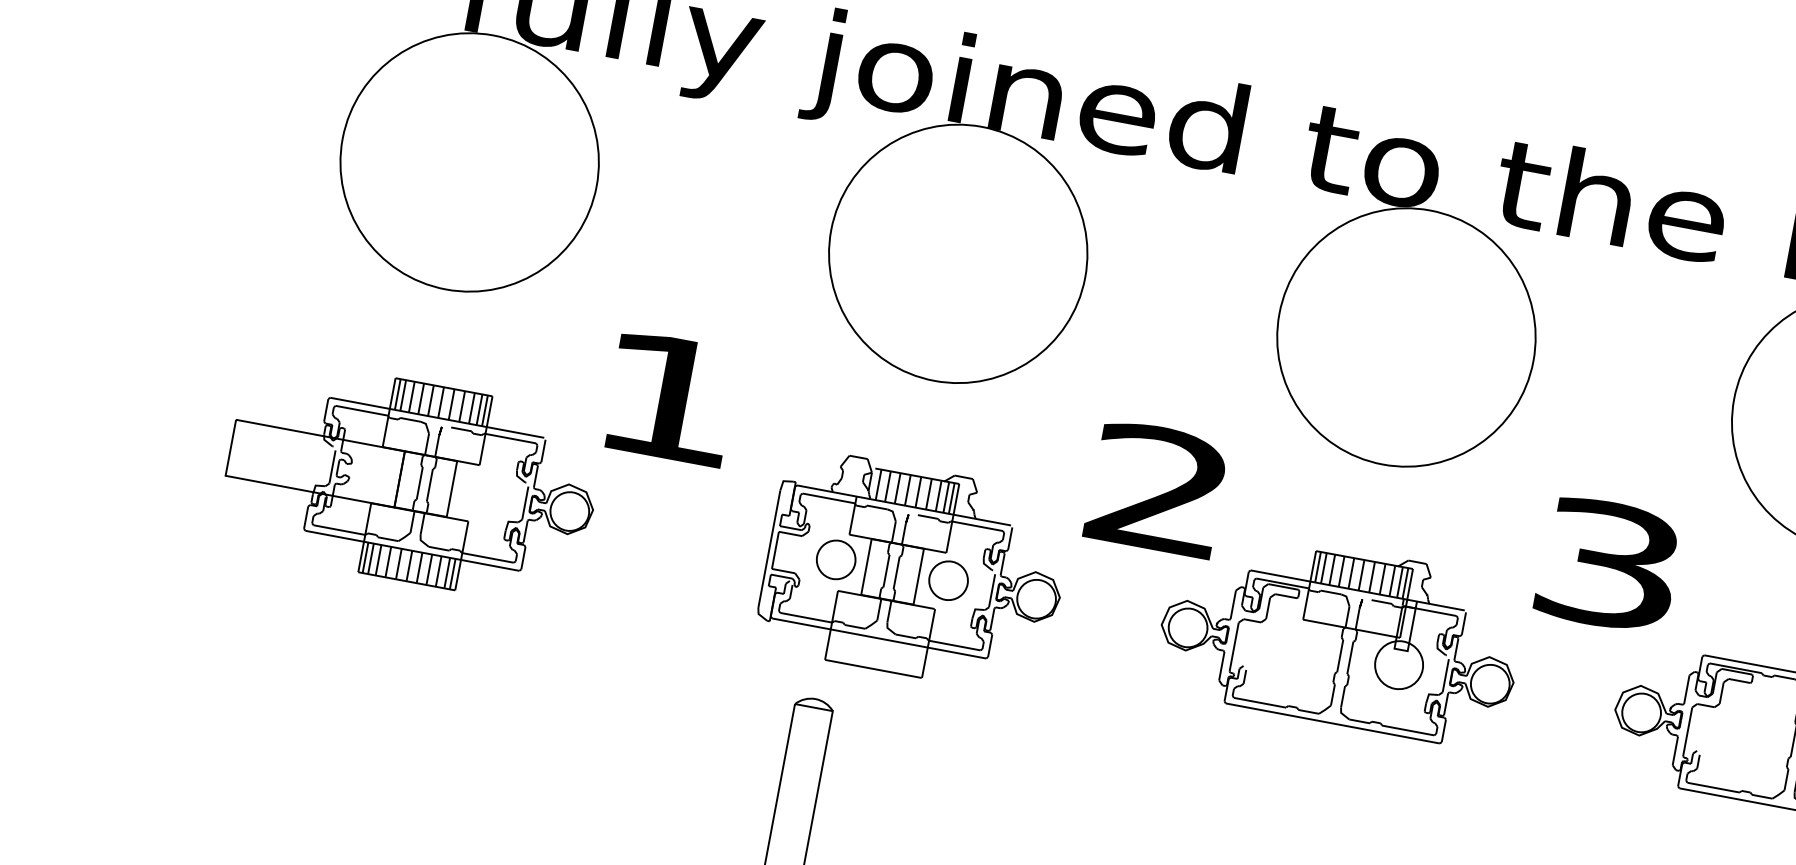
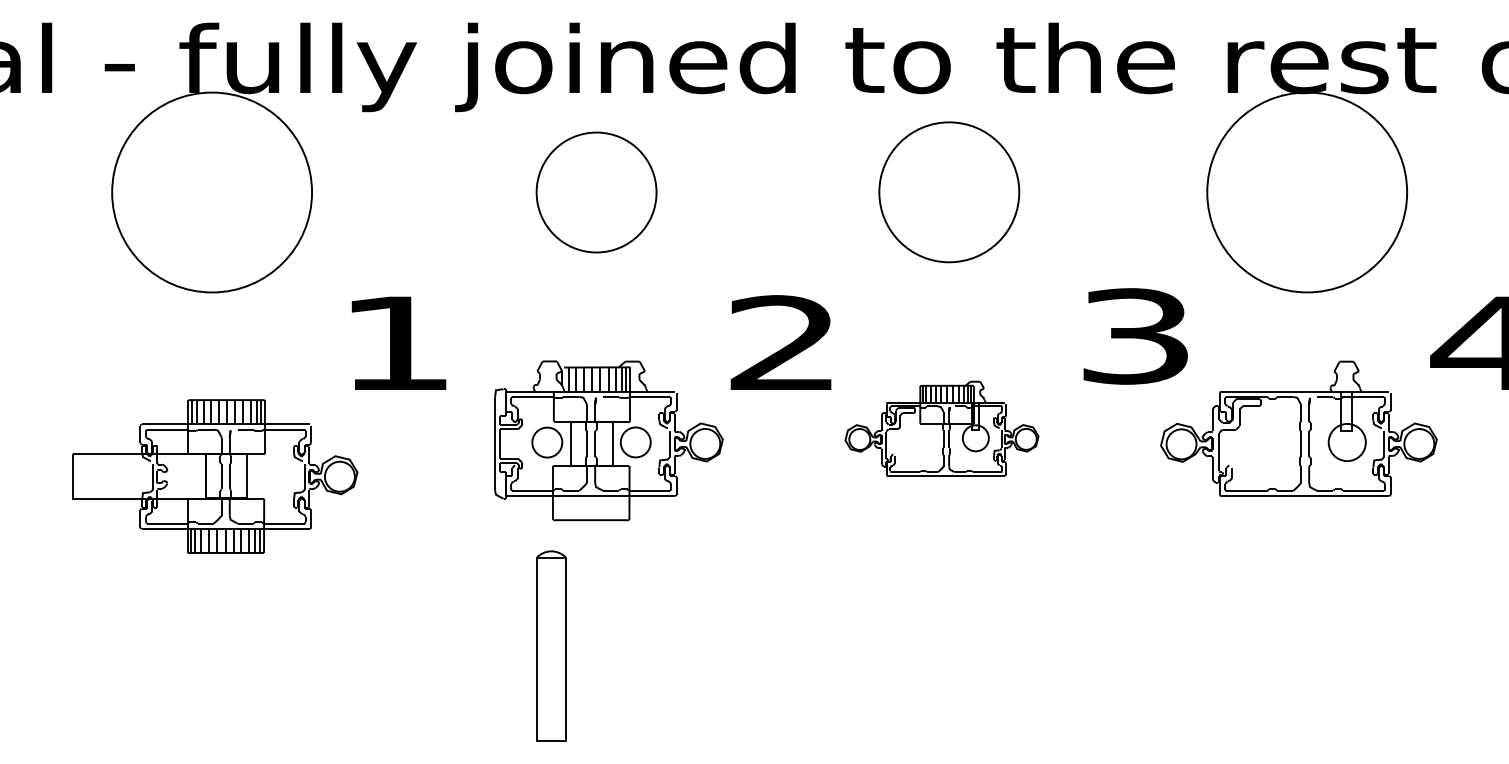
circle: (958, 253) -> (596, 192), size x0.6
circle: (1406, 337) -> (949, 192), size x0.7
part: (411, 481) -> (215, 476), moved
part: (1340, 635) -> (941, 428), size x0.7

